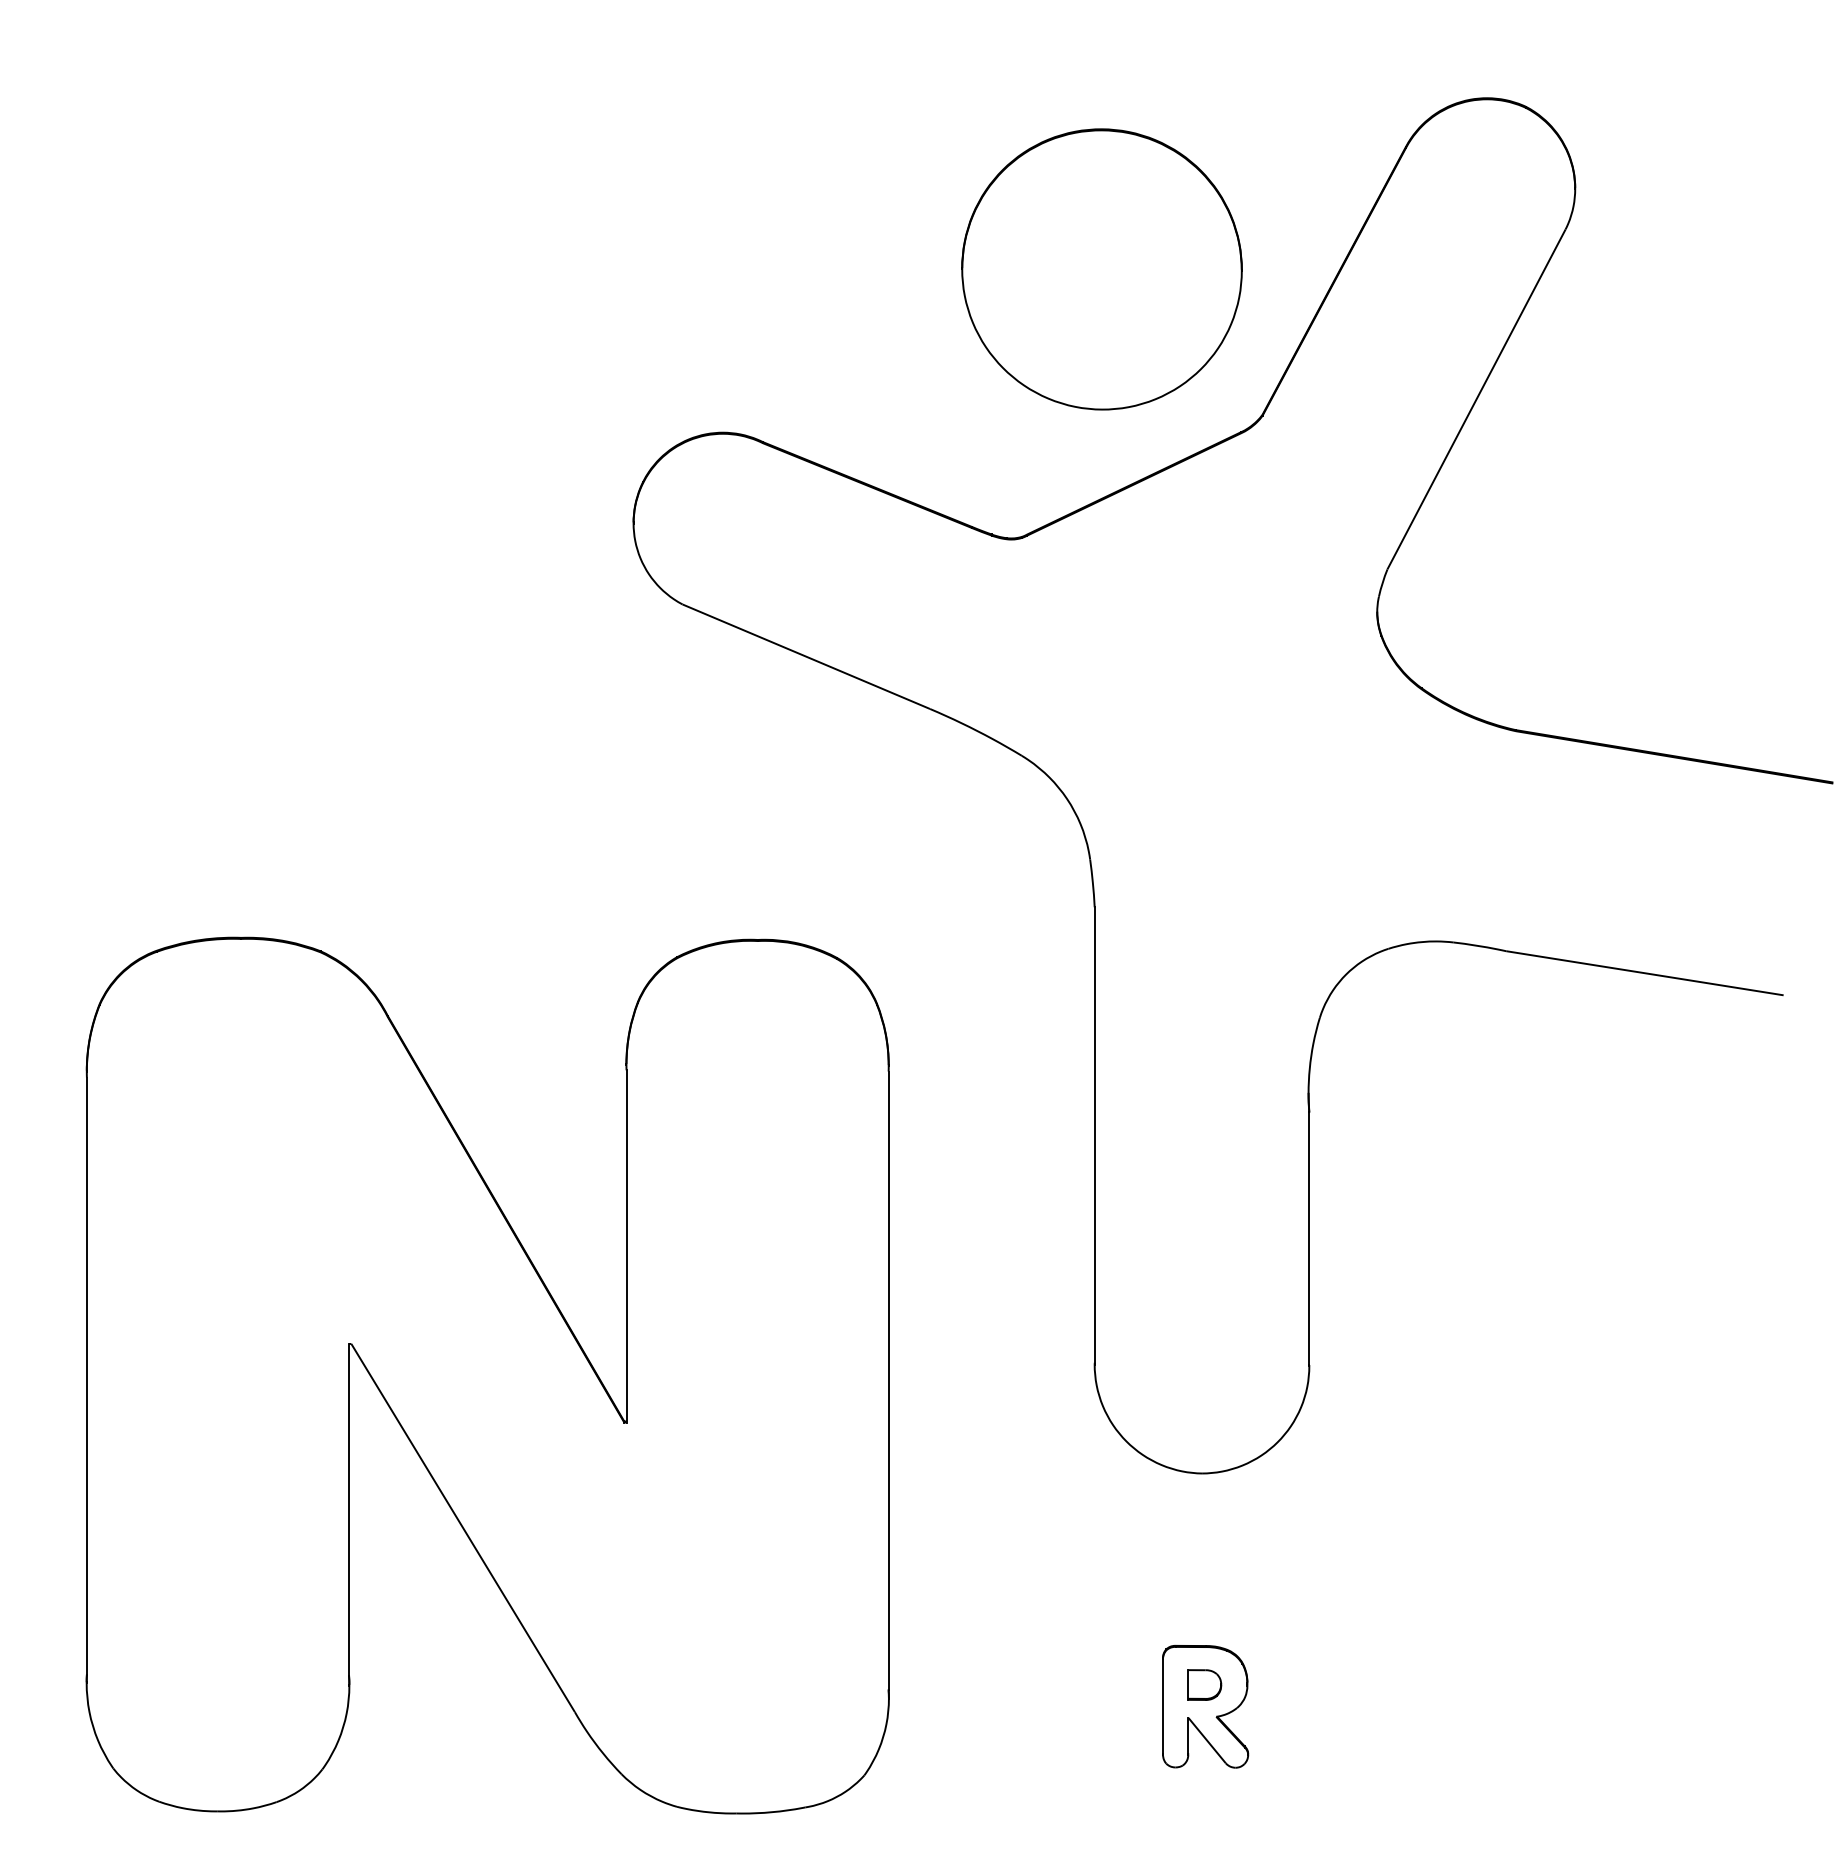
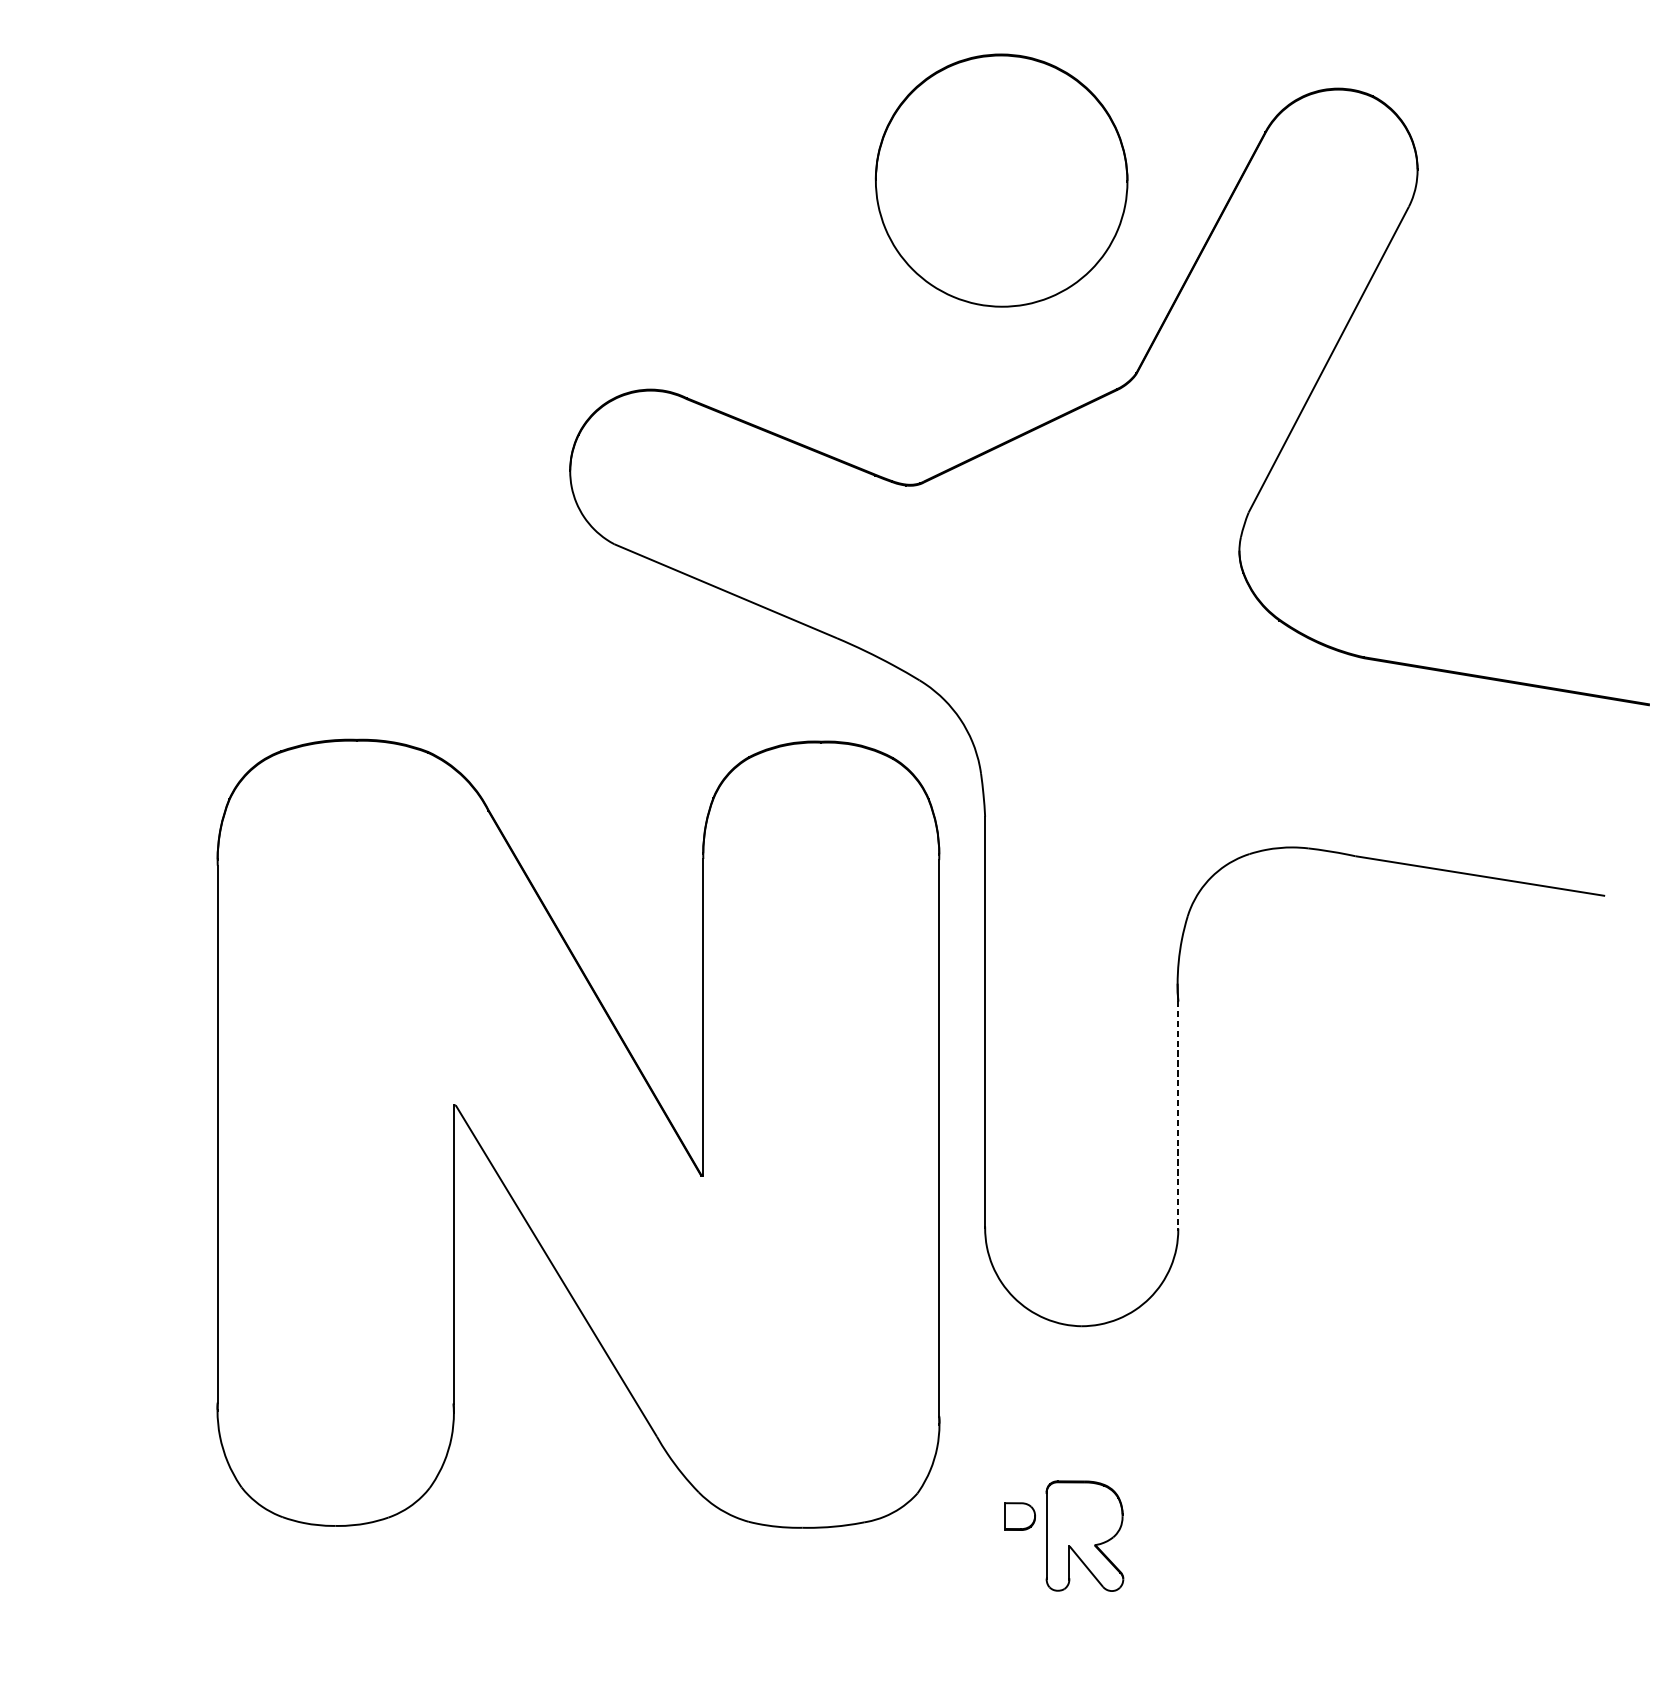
part: (1101, 269) -> (1001, 180), moved
line: (1309, 1238) -> (1178, 1114), solid -> dashed
part: (487, 1375) -> (578, 1133), moved
part: (1204, 1684) -> (1020, 1516), moved

